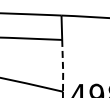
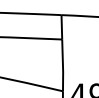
line: (62, 65) -> (62, 65), dashed -> solid

